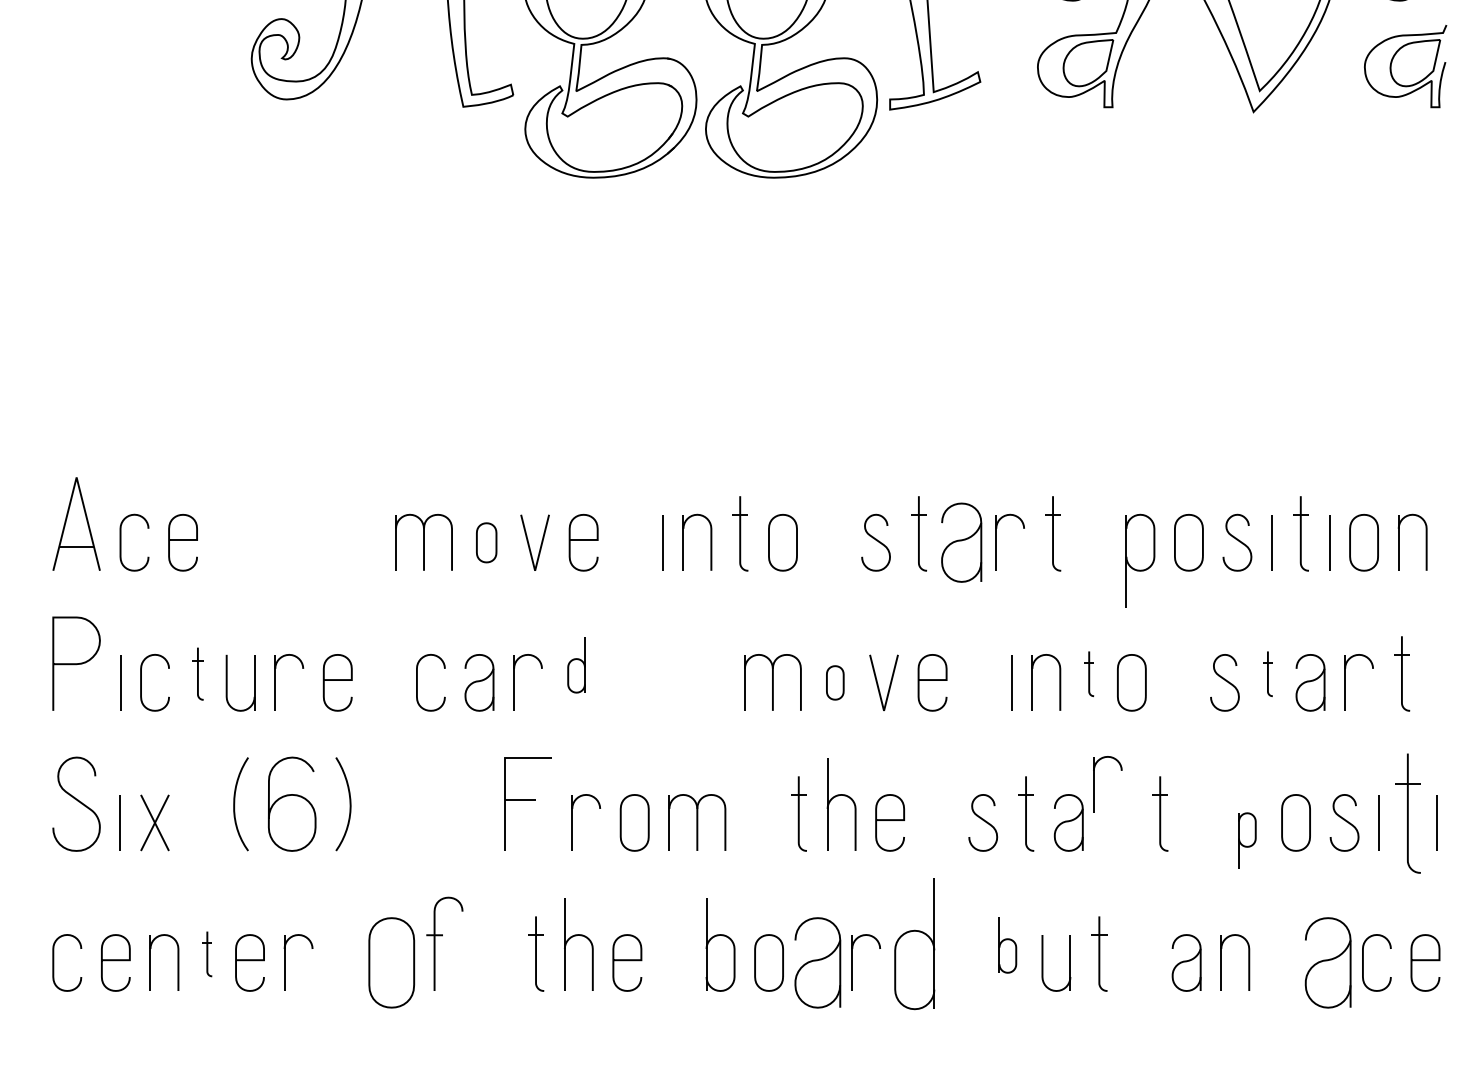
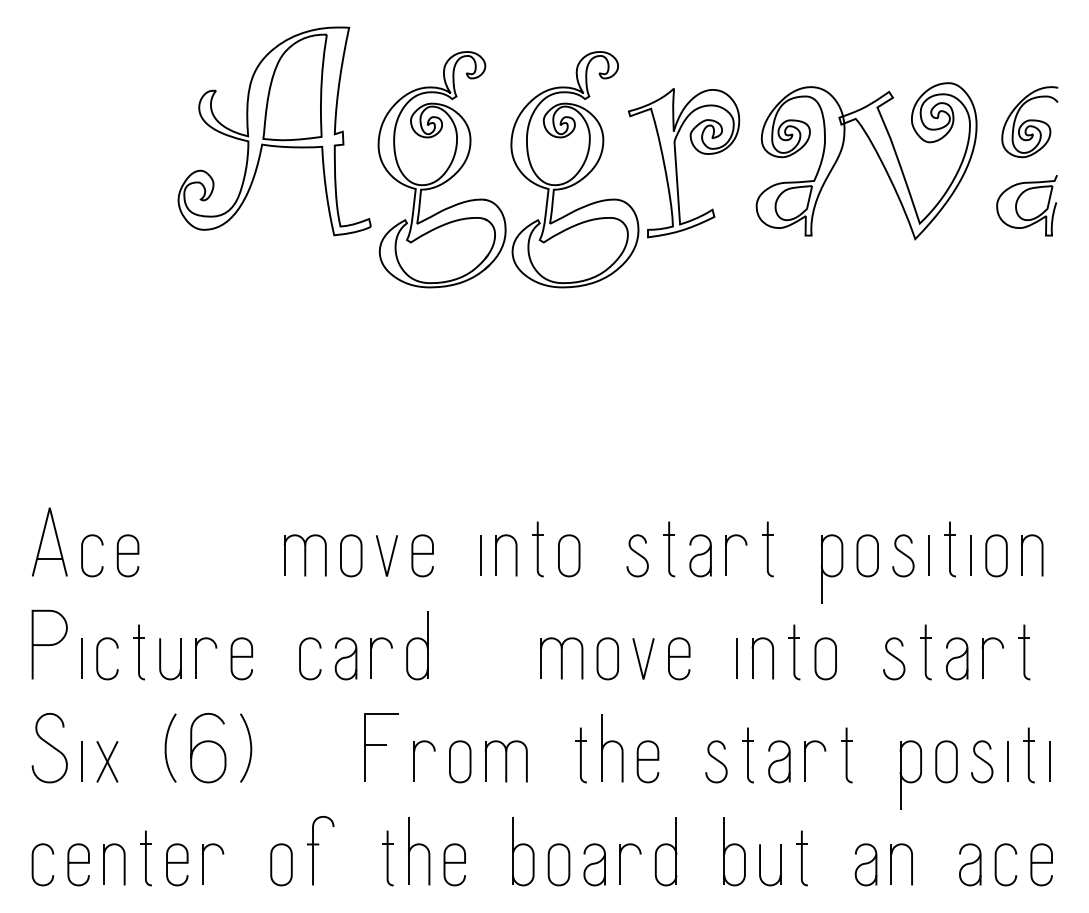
part: (486, 542) -> (351, 555), size x1.43
part: (961, 542) -> (700, 555), size x0.71
part: (576, 664) -> (417, 645), size x1.67
part: (197, 674) -> (138, 652), size x1.43
part: (1089, 674) -> (794, 652), size x1.67
part: (1267, 674) -> (925, 652), size x1.67
part: (835, 682) -> (607, 658), size x1.67
part: (1094, 782) -> (805, 760), moved
part: (1407, 814) -> (1028, 755), size x0.62
part: (1247, 840) -> (910, 774), size x1.67
part: (913, 944) -> (665, 851), size x0.71
part: (1007, 944) -> (734, 851), size x1.67
part: (206, 954) -> (145, 858), size x1.67
part: (391, 962) -> (281, 864), size x0.62
part: (817, 962) -> (594, 864), size x0.62
part: (1328, 962) -> (970, 864), size x0.62

